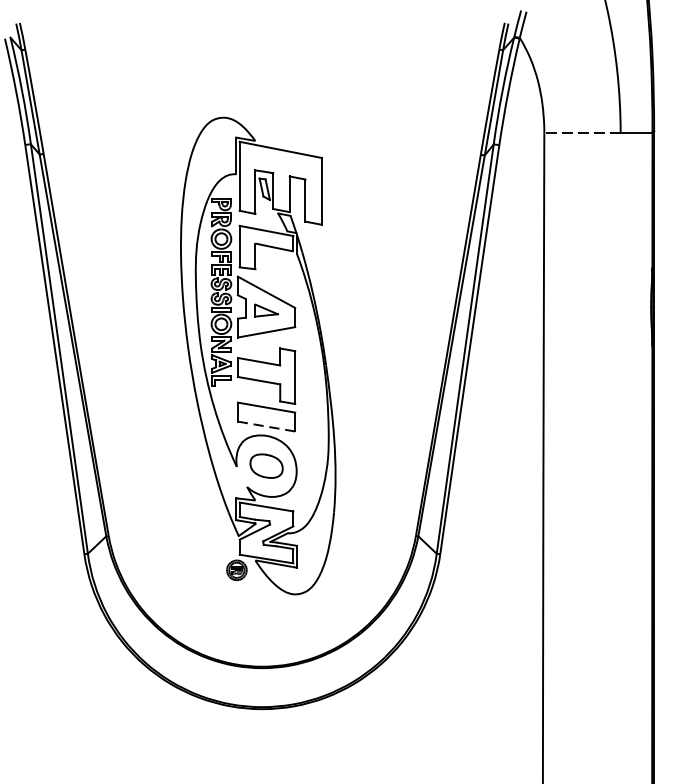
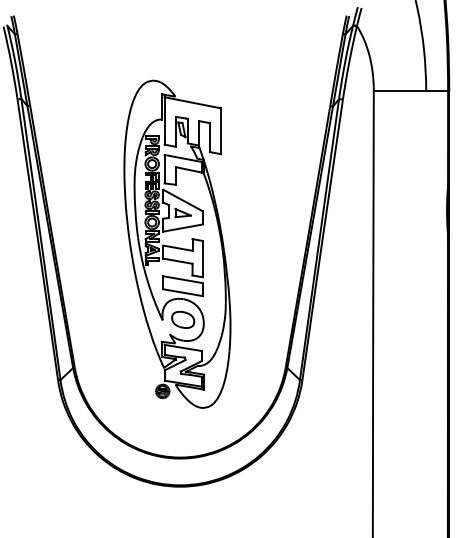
line: (581, 133) -> (399, 91), dashed -> solid
line: (267, 426) -> (183, 292), dashed -> solid

